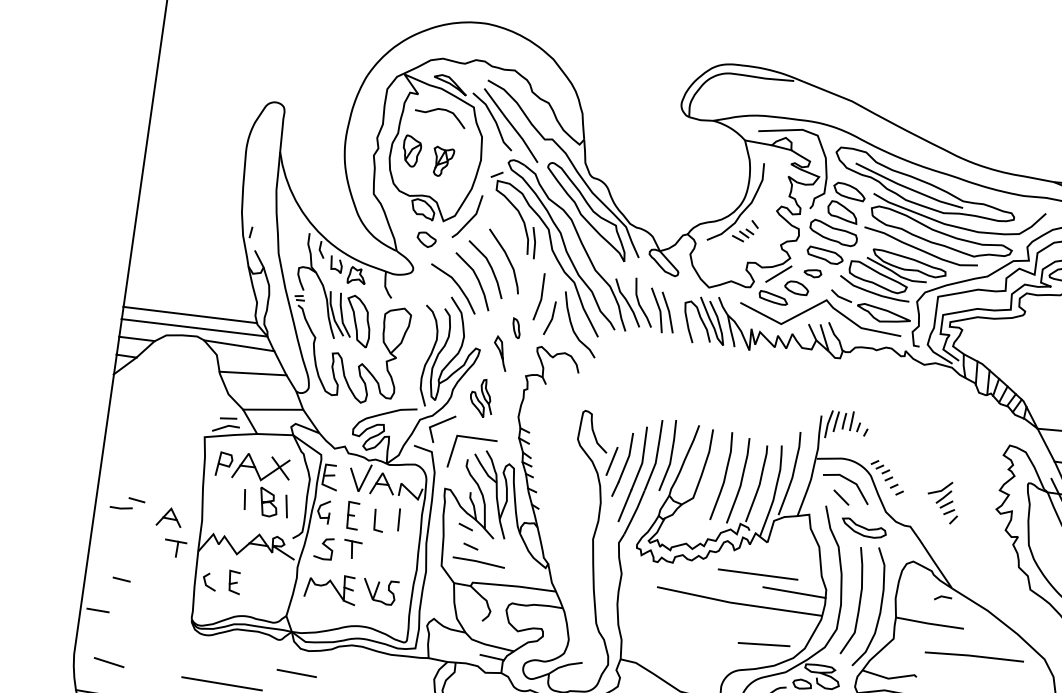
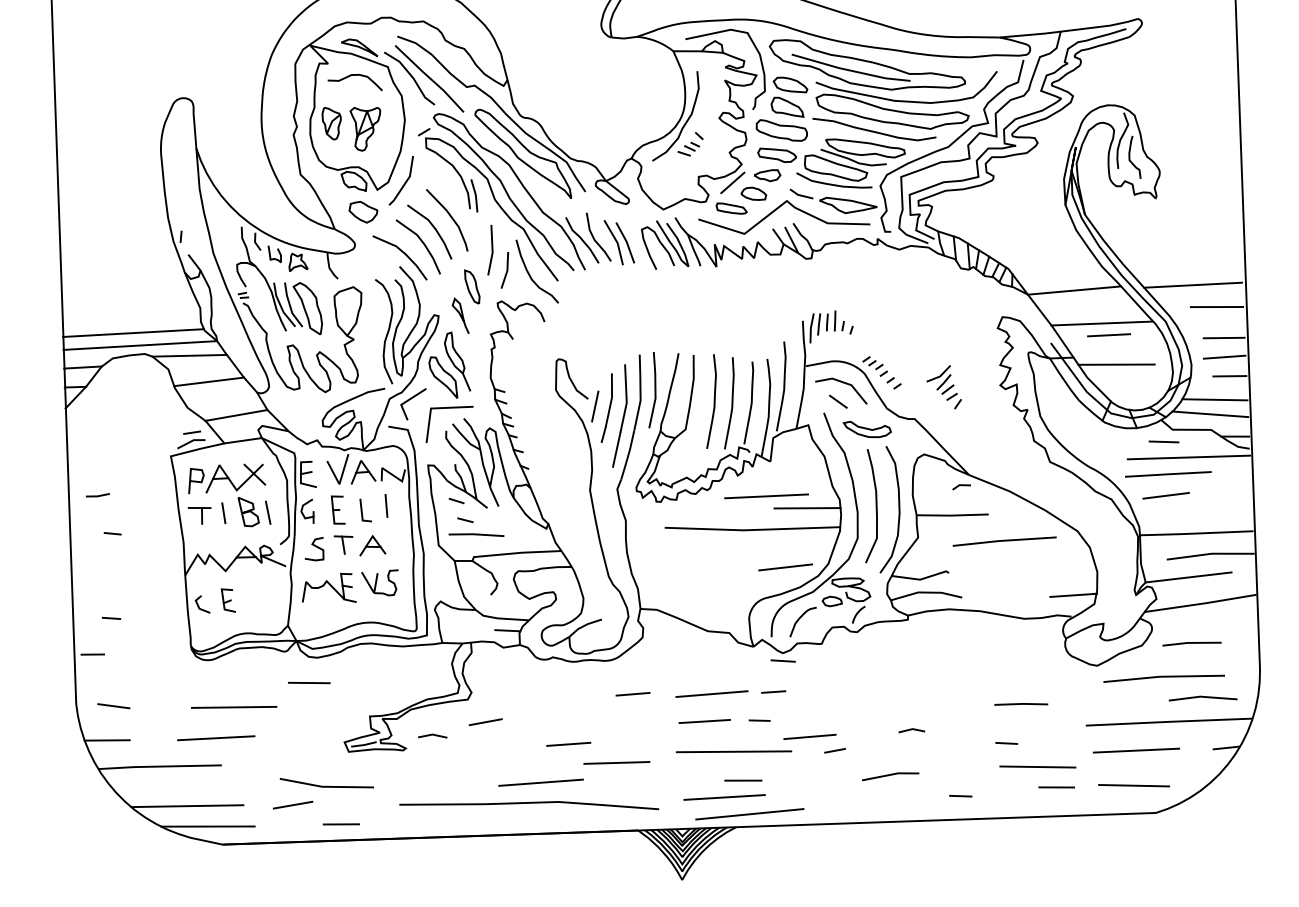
part: (442, 161) -> (365, 128), size x1.43
part: (426, 239) -> (363, 211), size x1.43
part: (812, 273) -> (767, 175), size x1.43
part: (516, 327) -> (472, 286), size x1.67
part: (482, 397) -> (449, 364), size x1.67
line: (120, 507) -> (97, 495), moved
part: (169, 517) -> (372, 545), moved
part: (174, 548) -> (199, 515), moved

